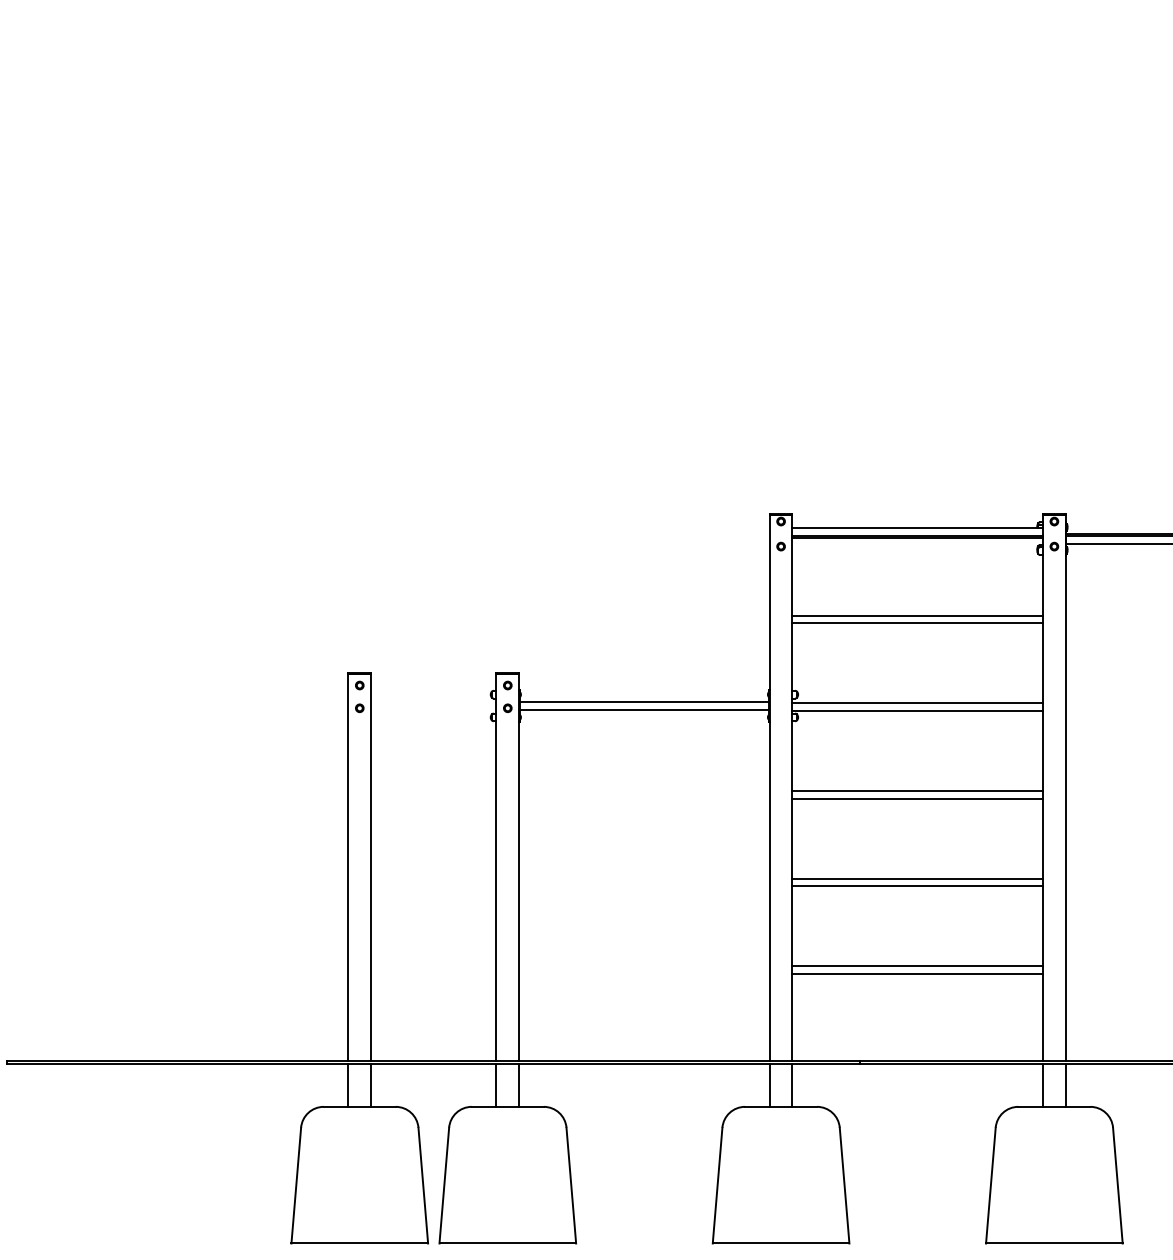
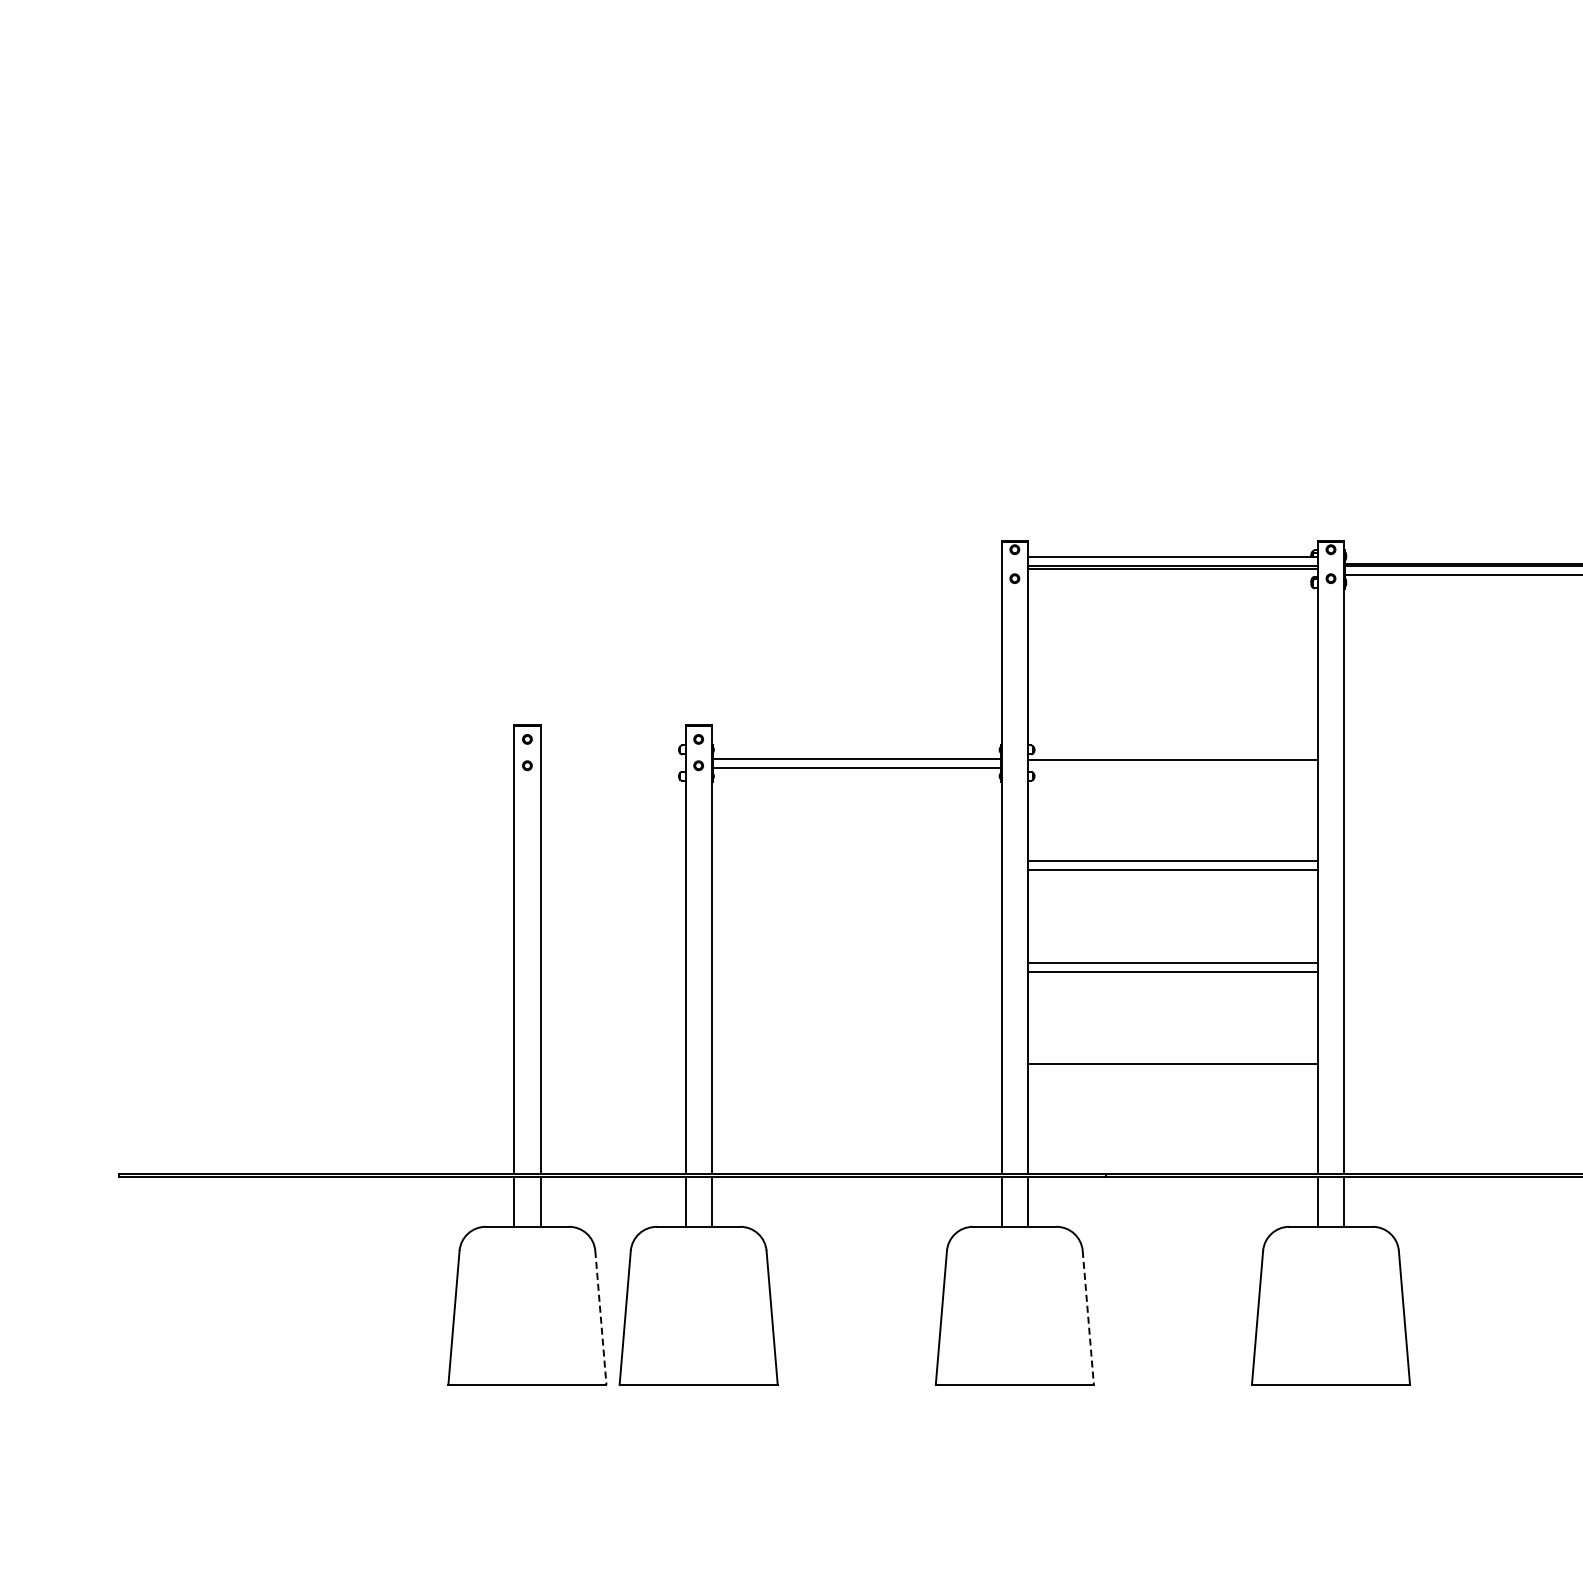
line: (917, 615) -> (1172, 658), removed
line: (917, 623) -> (1172, 667), removed
line: (917, 710) -> (1172, 768), removed
line: (917, 974) -> (1172, 1073), removed
line: (422, 1186) -> (600, 1318), solid -> dashed
line: (844, 1186) -> (1088, 1318), solid -> dashed

